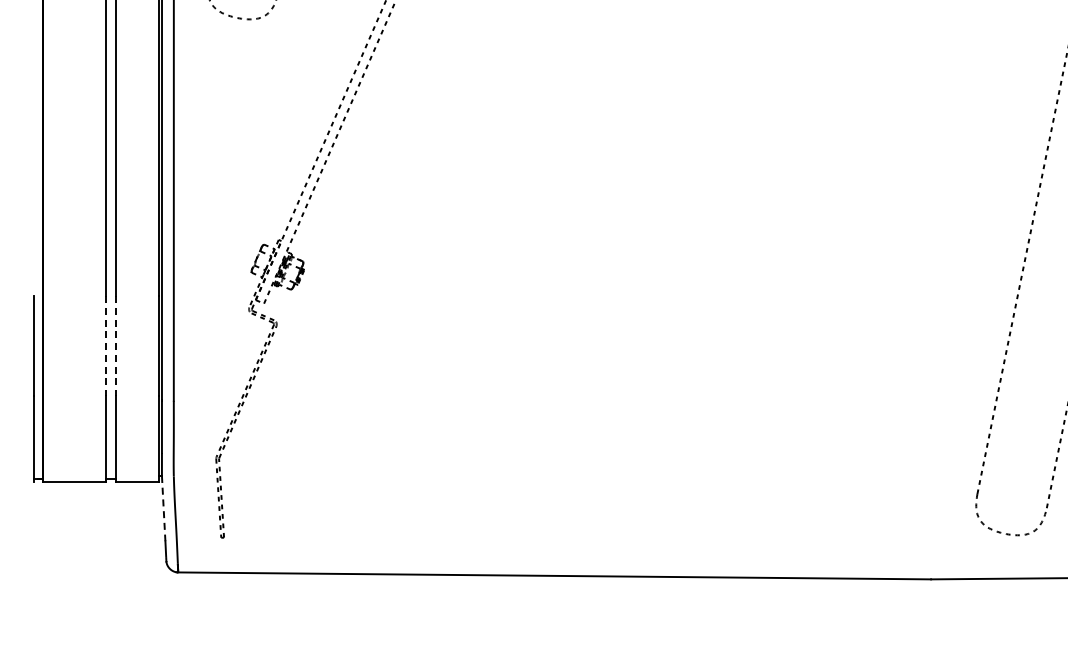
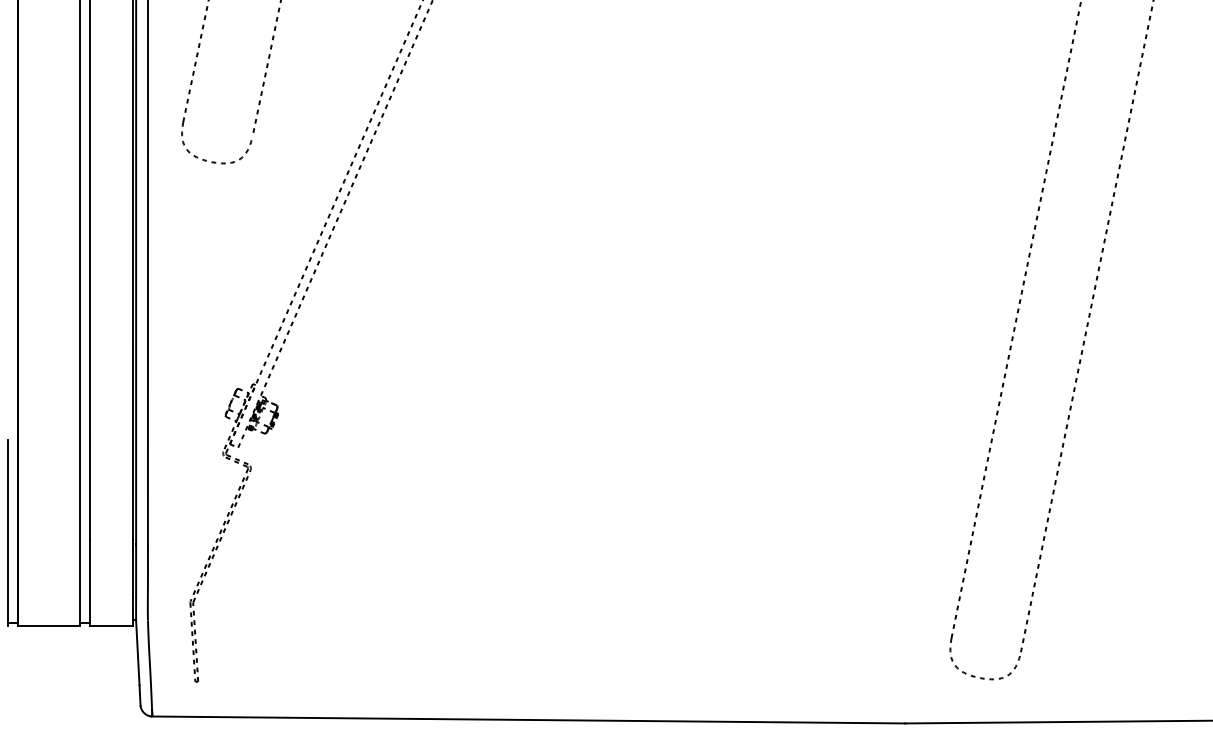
line: (105, 346) -> (79, 490), dashed -> solid
line: (115, 346) -> (89, 490), dashed -> solid
line: (163, 508) -> (137, 652), dashed -> solid

